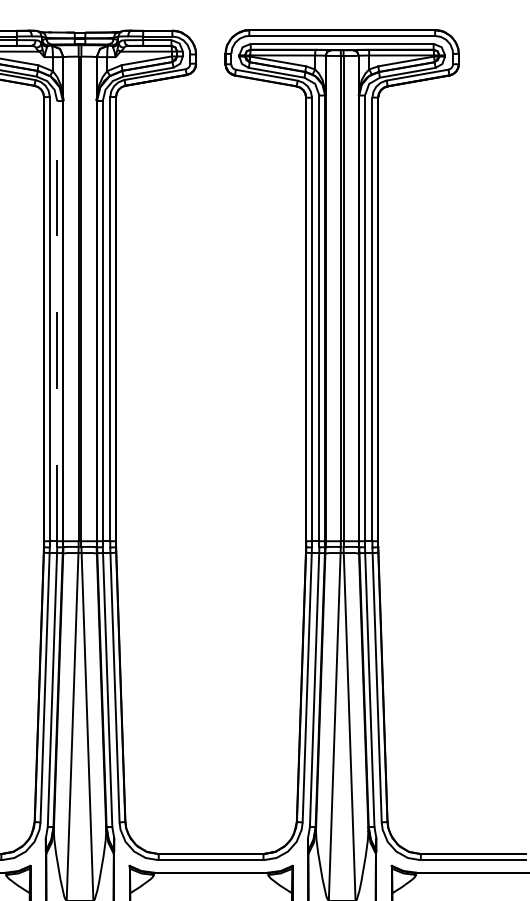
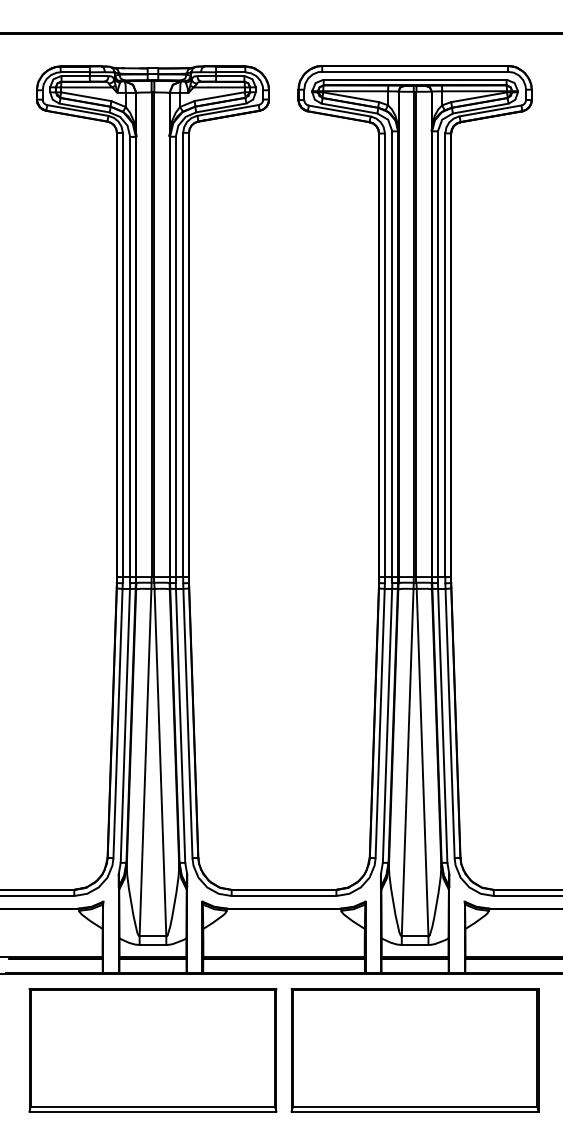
line: (57, 320) -> (130, 356), dashed -> solid

